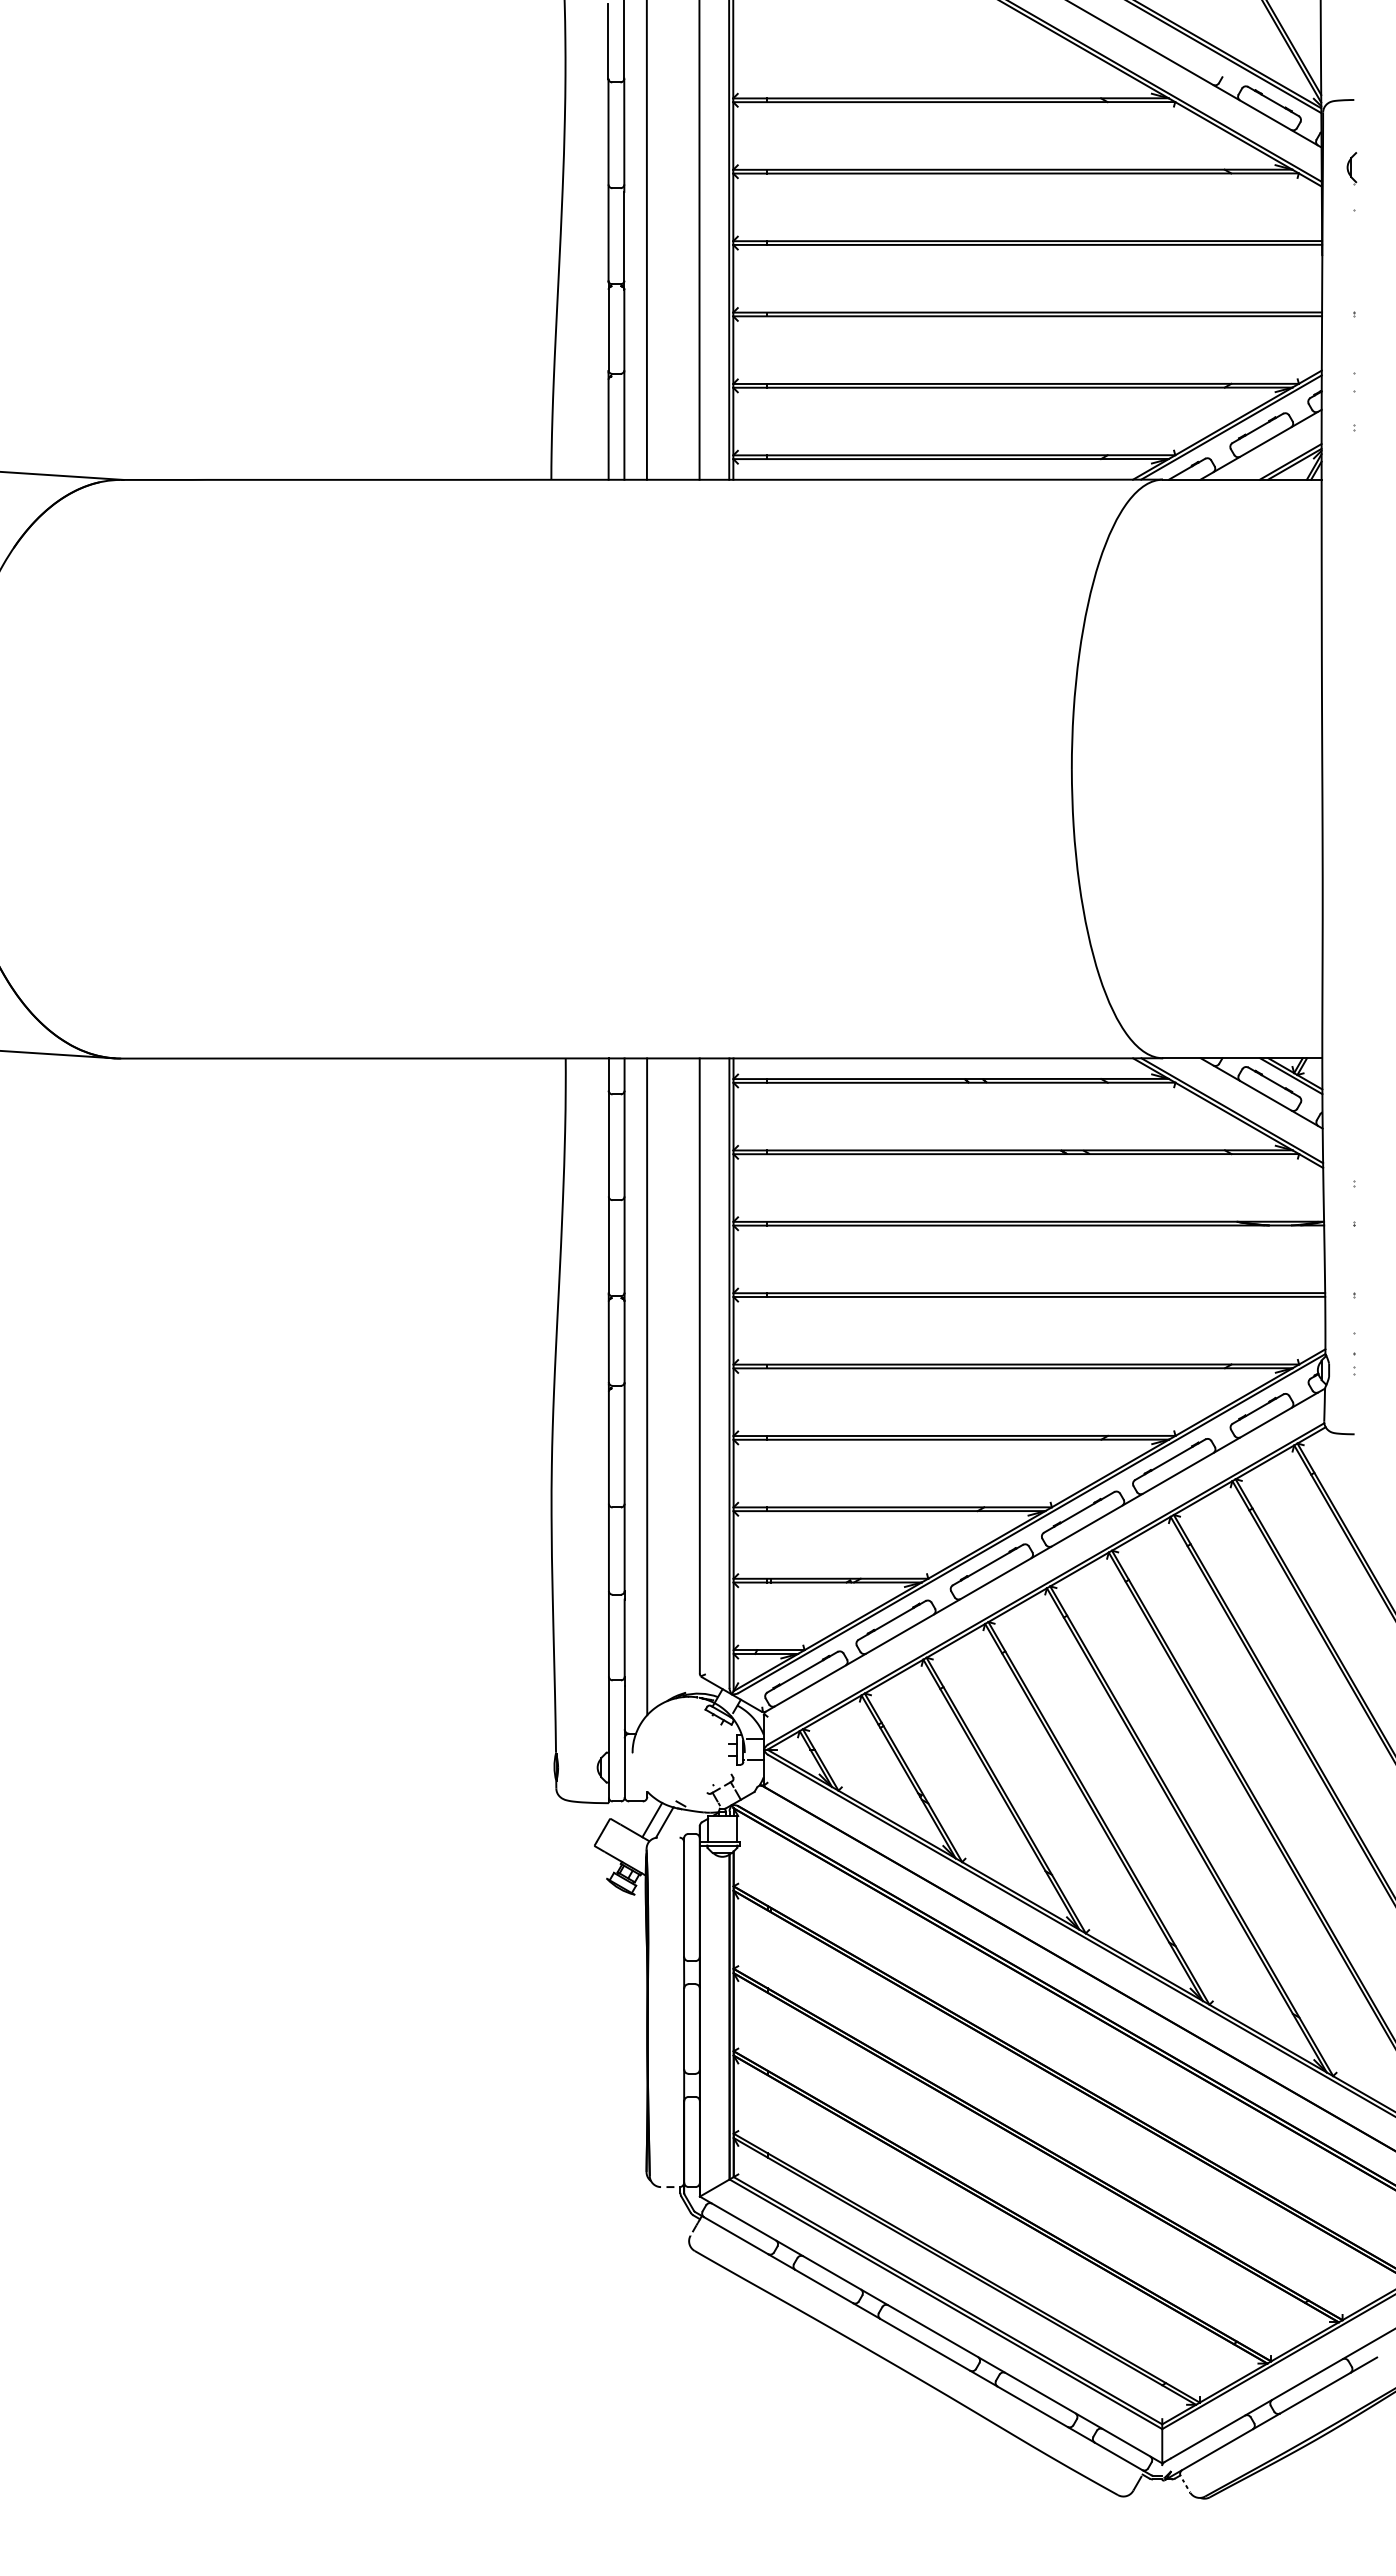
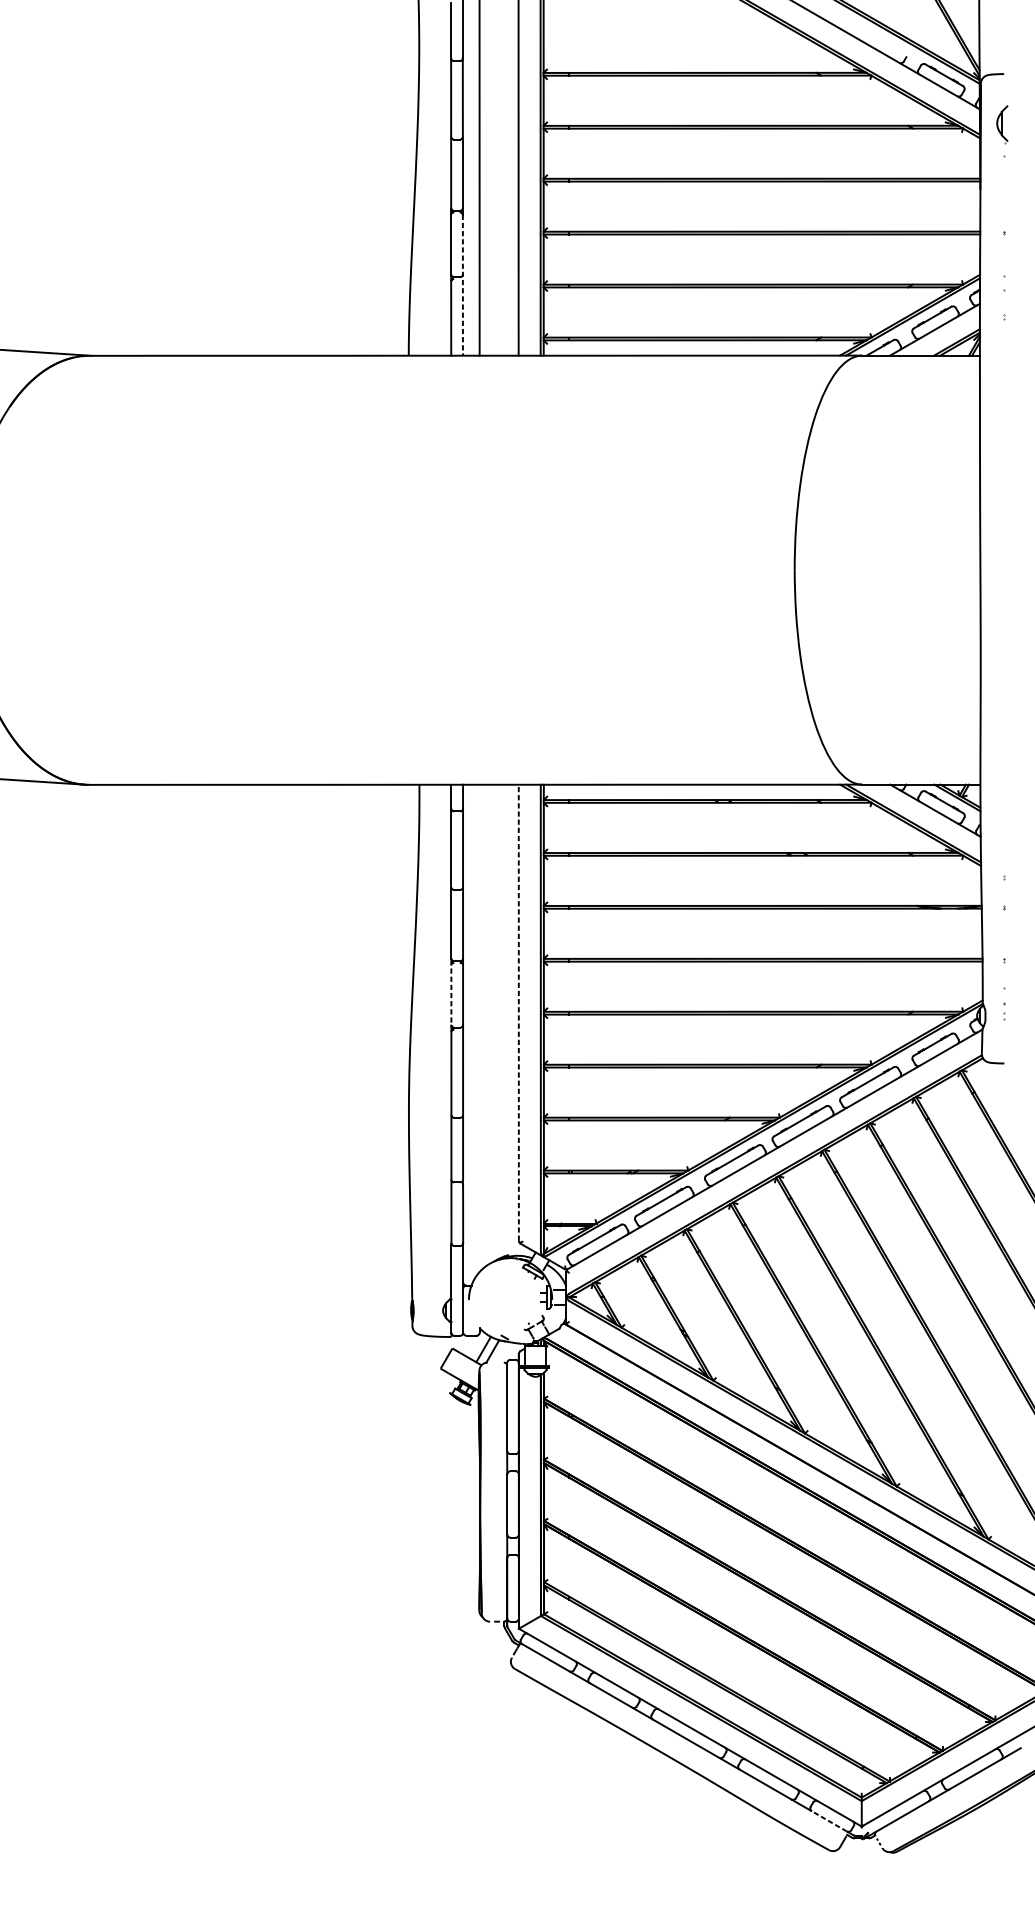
part: (1351, 168) -> (1002, 124), size x1.6
line: (624, 385) -> (462, 285), solid -> dashed
line: (608, 1339) -> (451, 993), solid -> dashed
line: (699, 1365) -> (518, 1012), solid -> dashed
line: (647, 1386) -> (480, 1028), removed
line: (1118, 2456) -> (829, 1821), solid -> dashed

